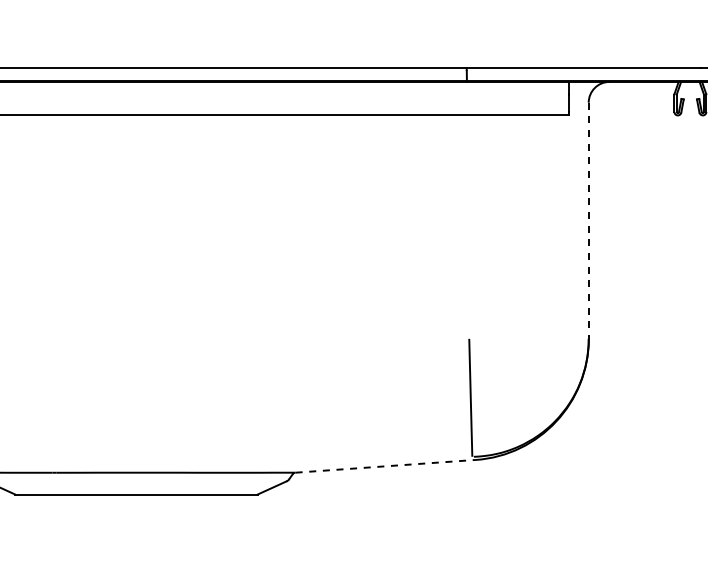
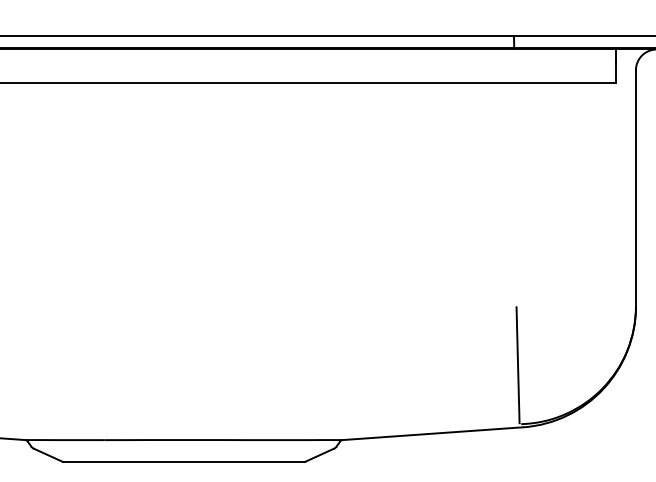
line: (588, 221) -> (635, 189), dashed -> solid
line: (386, 466) -> (433, 433), dashed -> solid

